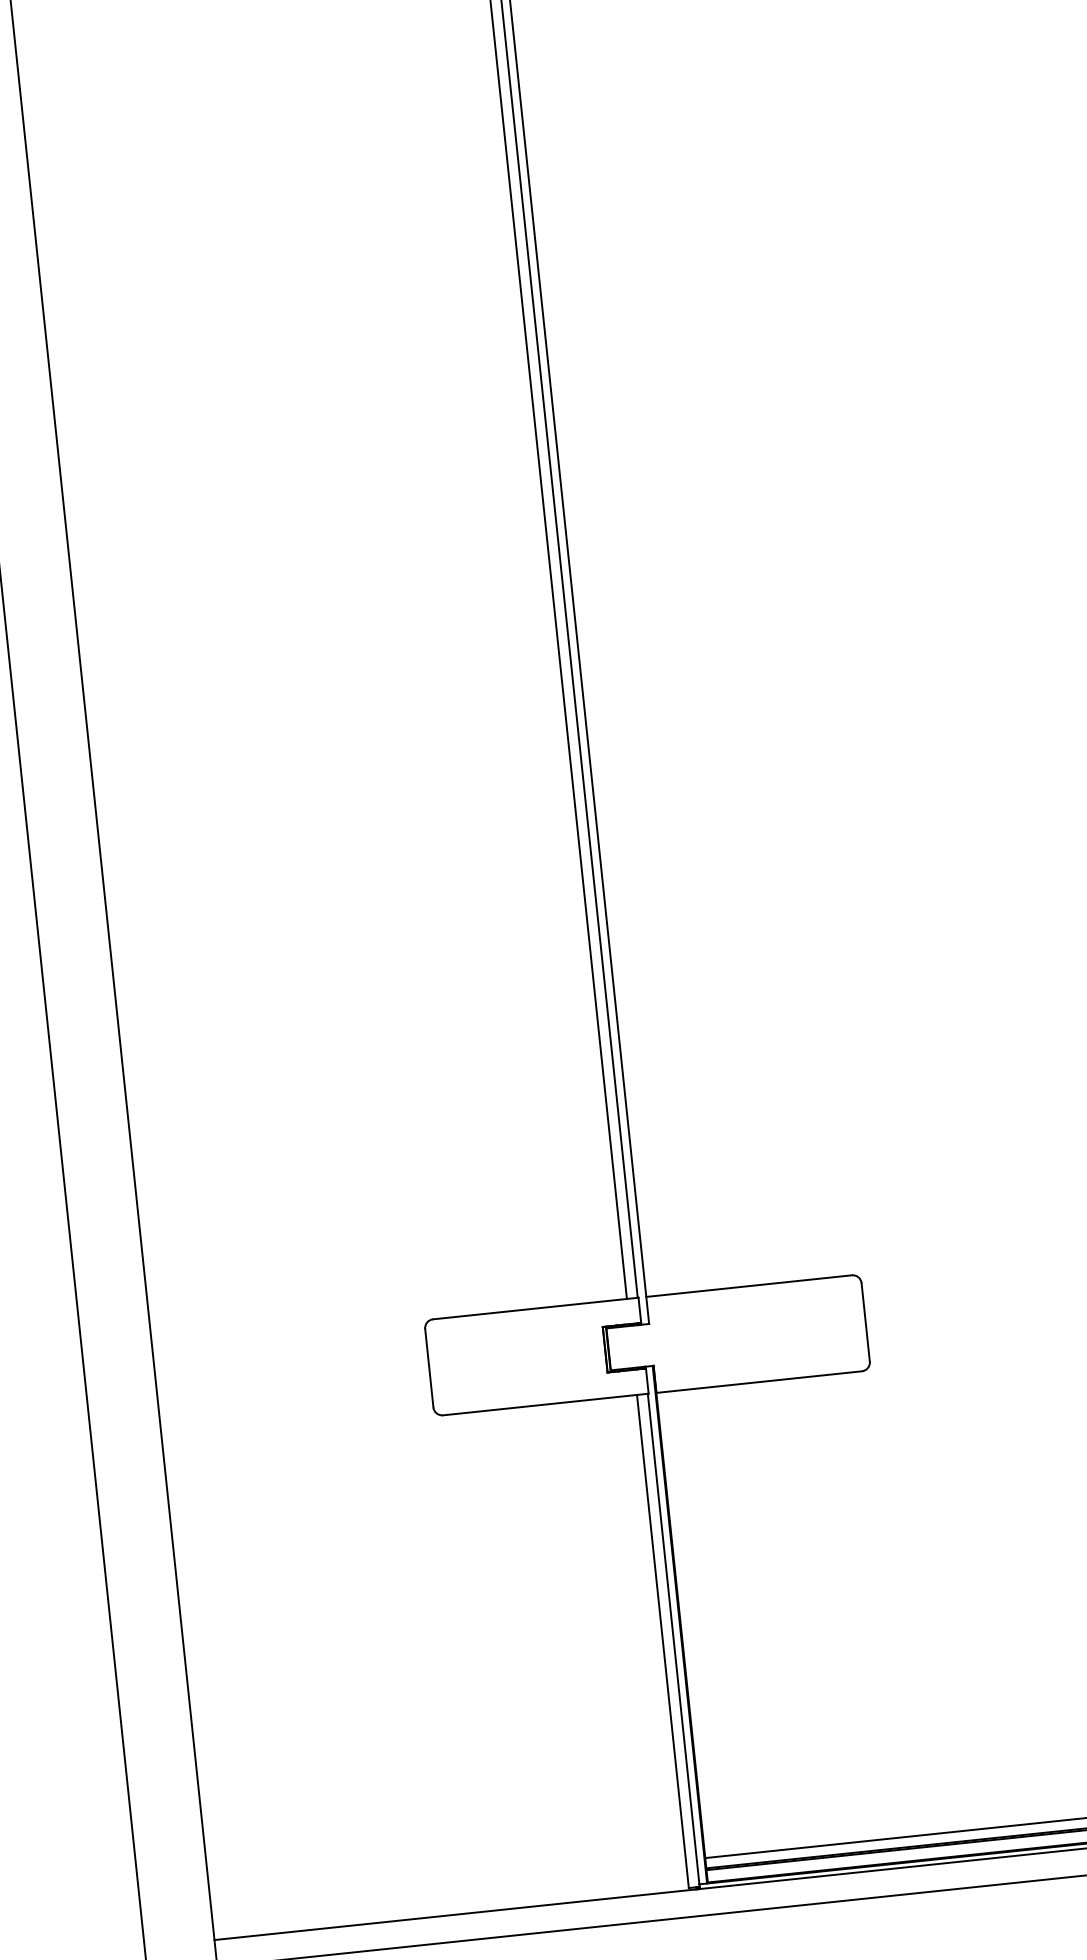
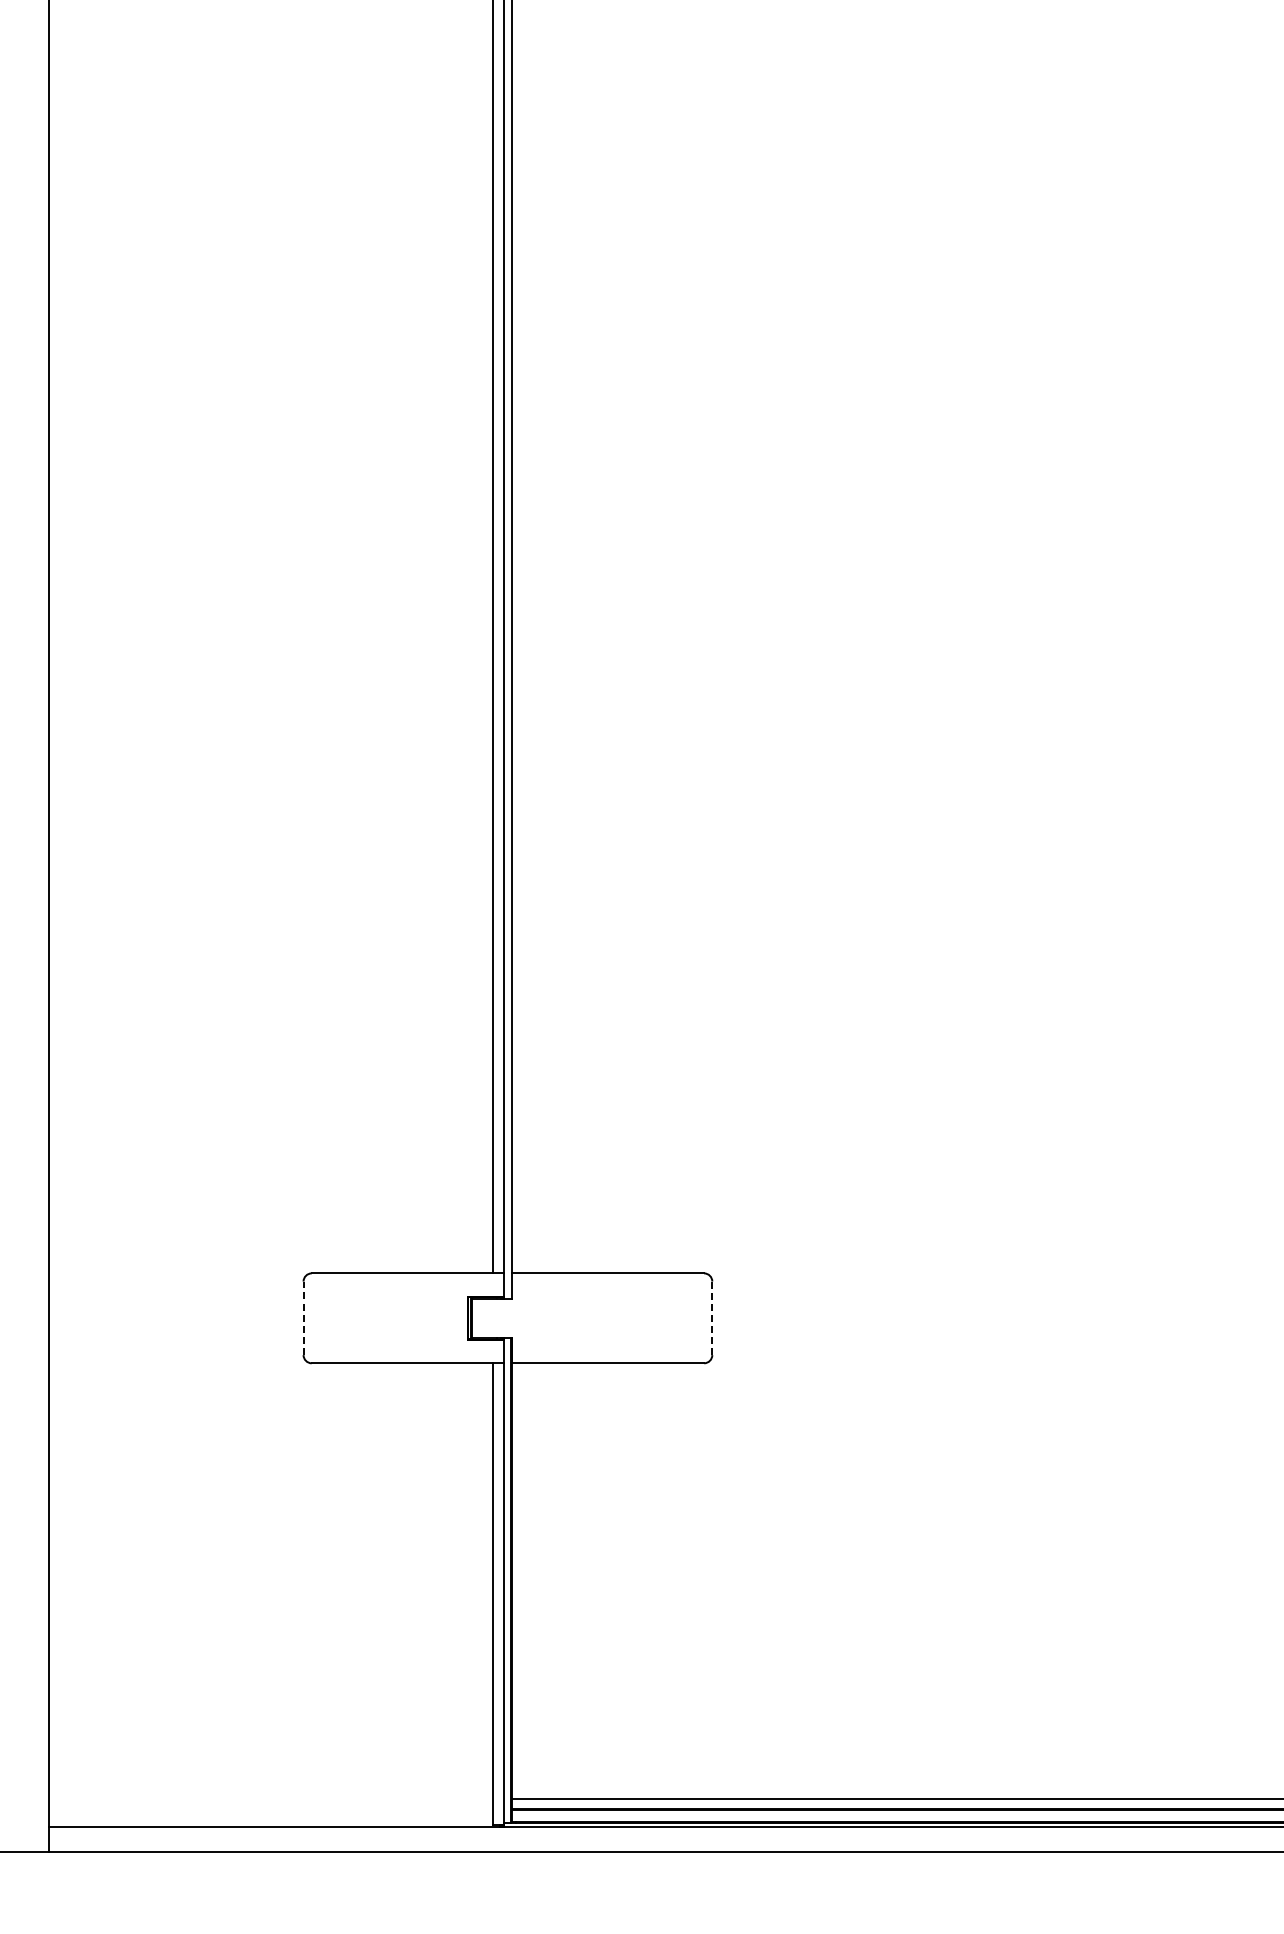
line: (865, 1322) -> (712, 1318), solid -> dashed
line: (429, 1368) -> (303, 1318), solid -> dashed

